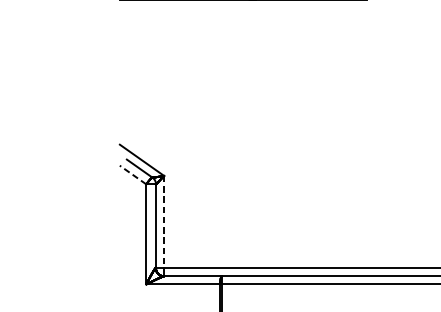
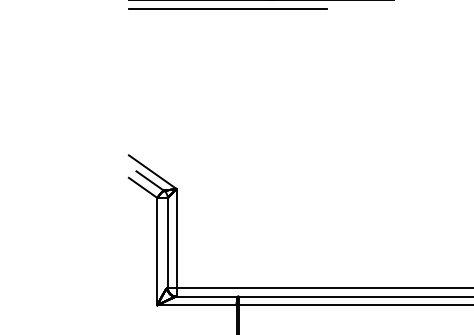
line: (211, 7) -> (227, 8), added
line: (132, 174) -> (142, 187), dashed -> solid
line: (164, 222) -> (176, 238), dashed -> solid

